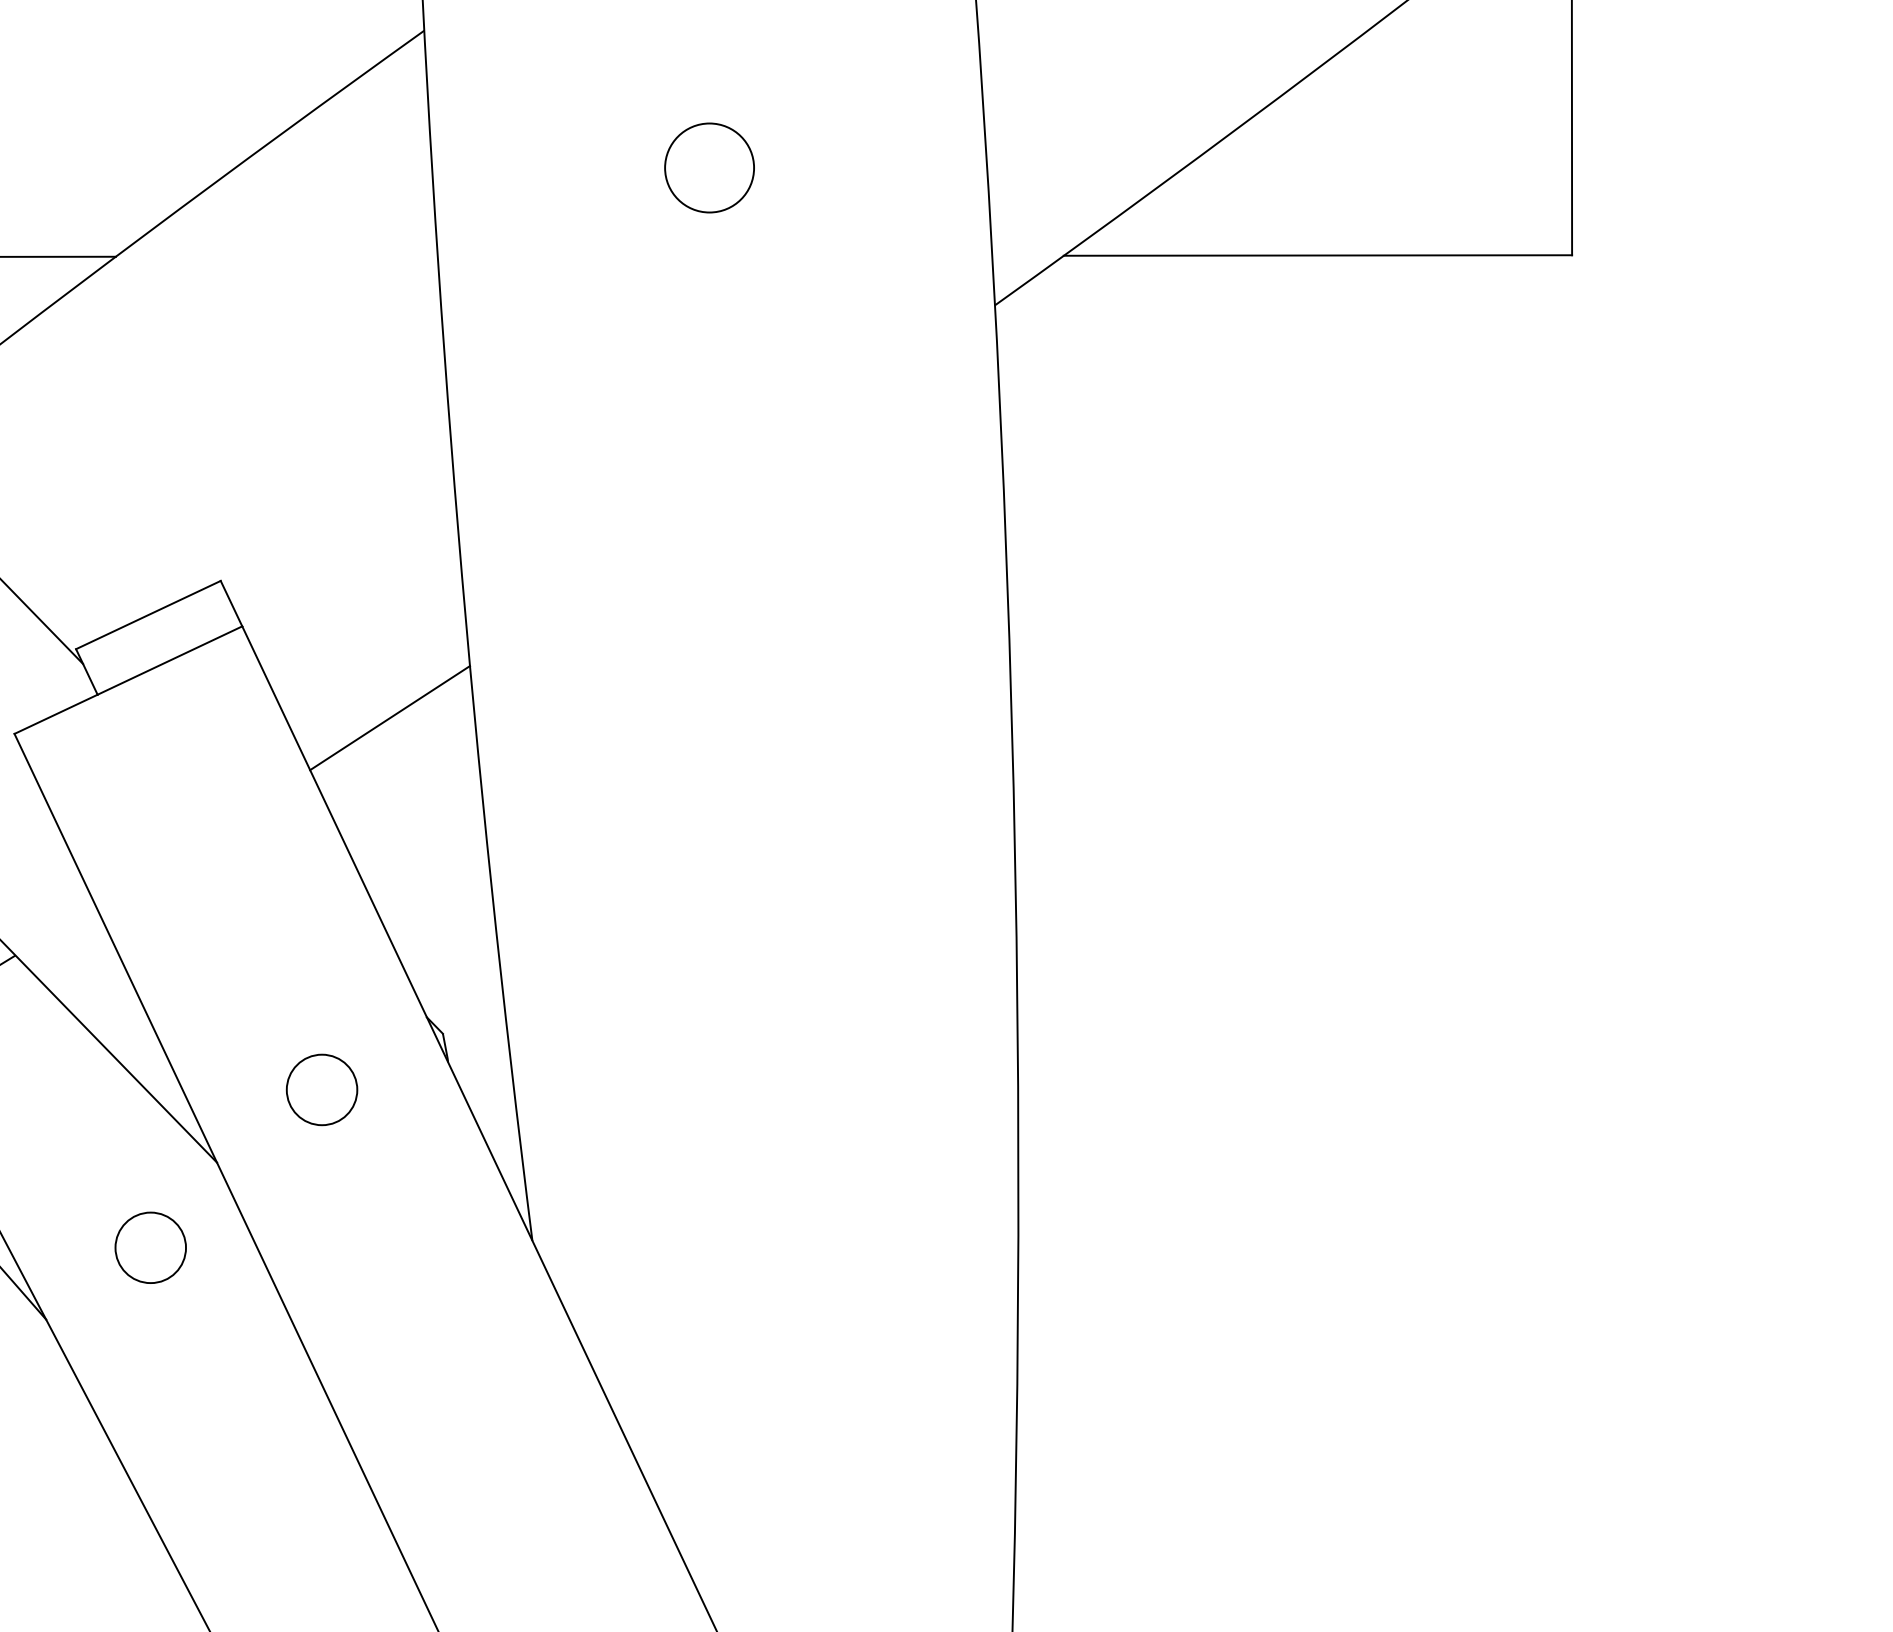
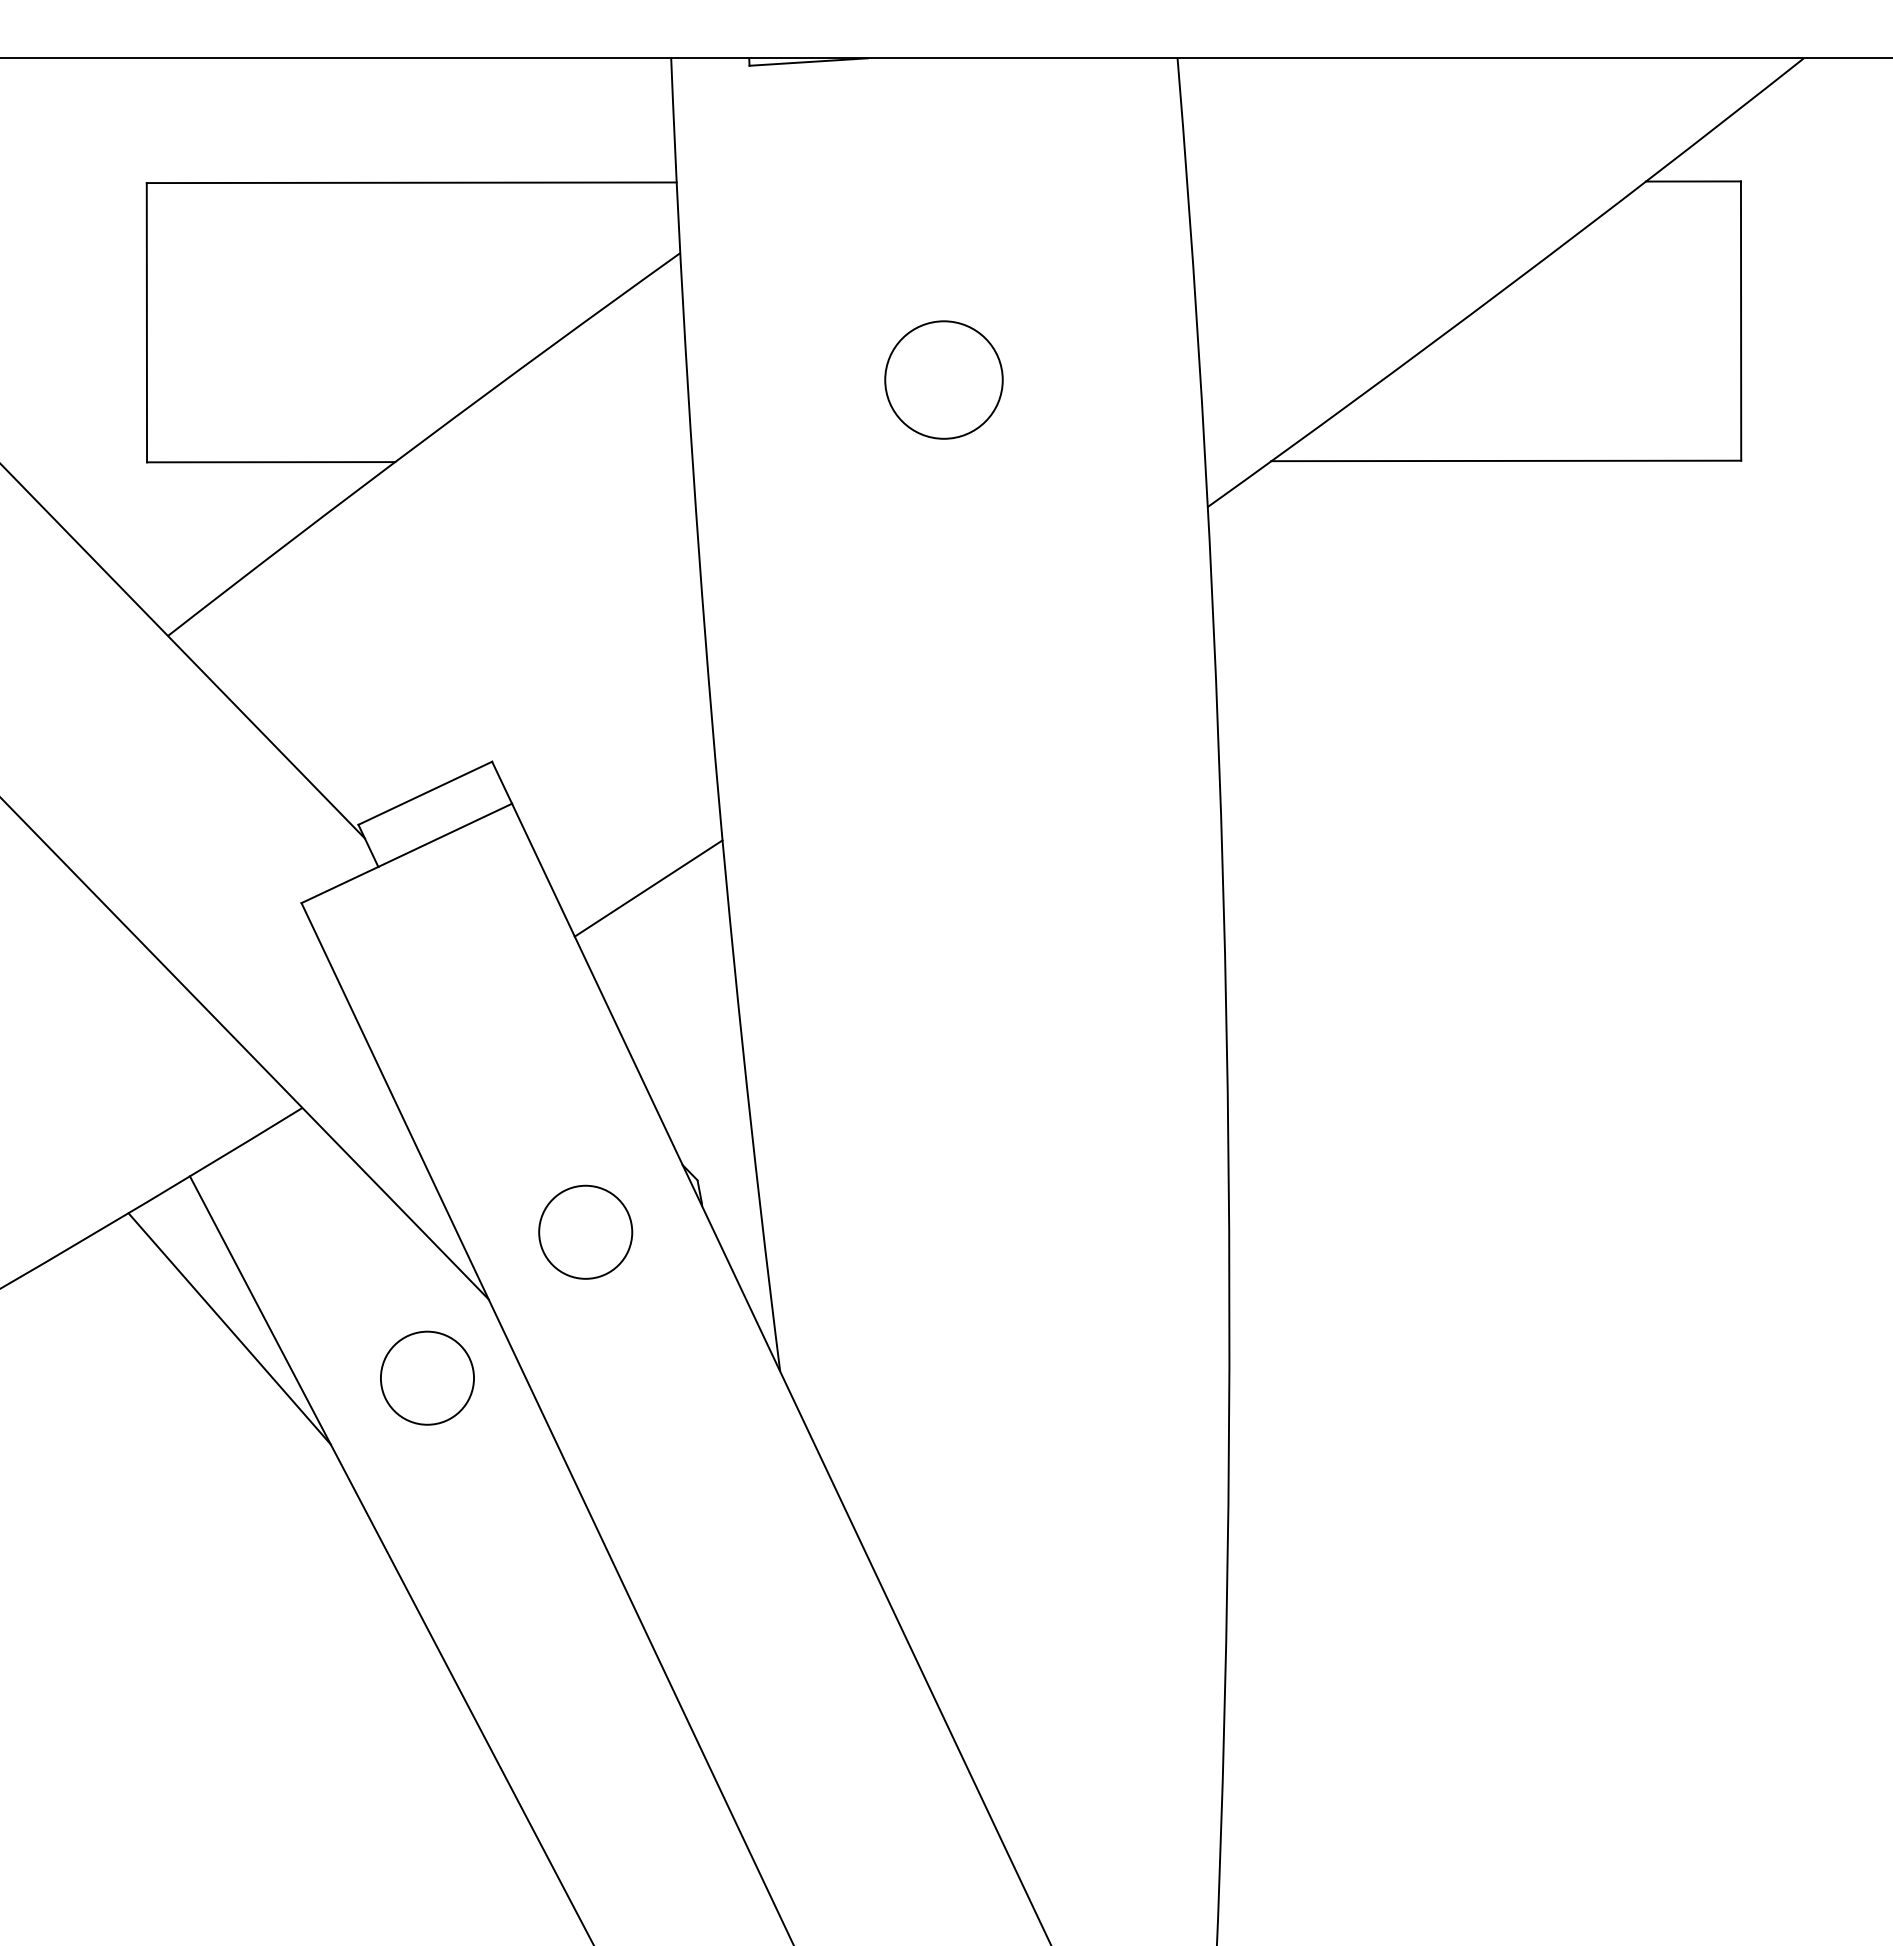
circle: (709, 167) -> (943, 379), size x1.43
circle: (321, 1089) -> (585, 1231), size x1.43
circle: (150, 1247) -> (427, 1377), size x1.43

